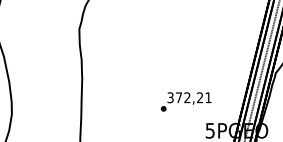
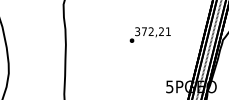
text: (186, 101) -> (150, 34), moved

